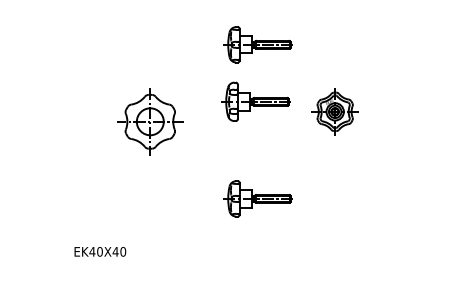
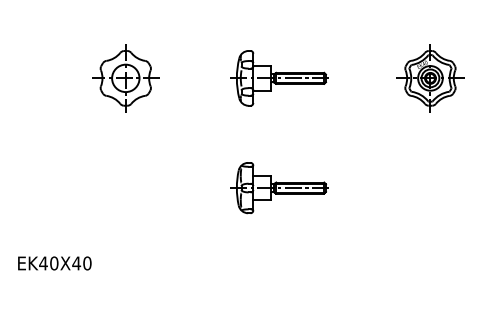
part: (255, 101) -> (278, 77), moved
part: (334, 111) -> (429, 77), moved
part: (149, 121) -> (124, 77), size x0.71

